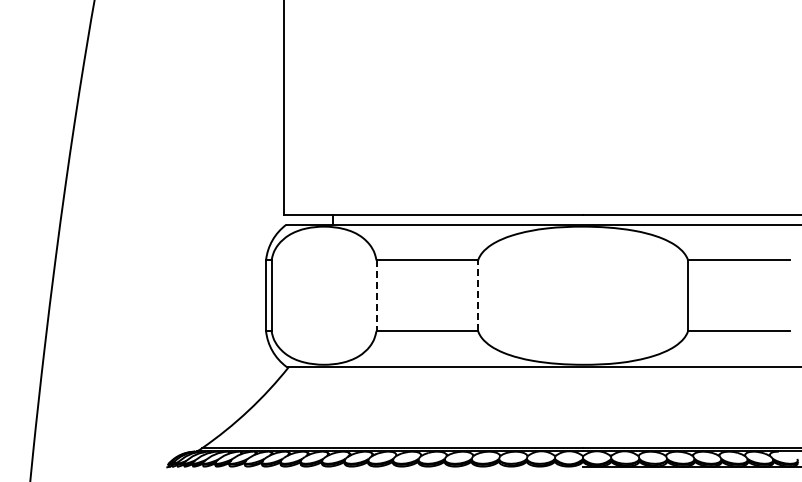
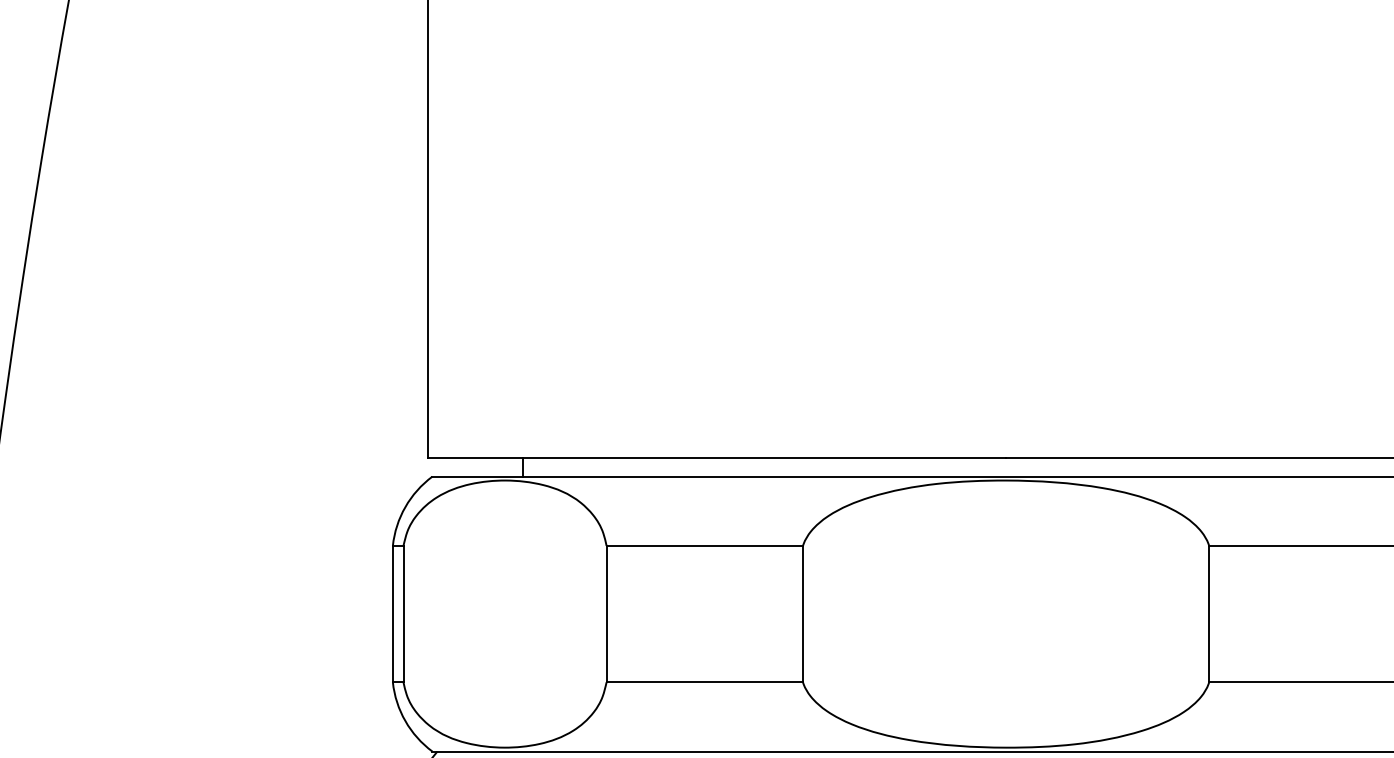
line: (478, 295) -> (803, 613), dashed -> solid
line: (376, 296) -> (606, 615), dashed -> solid

